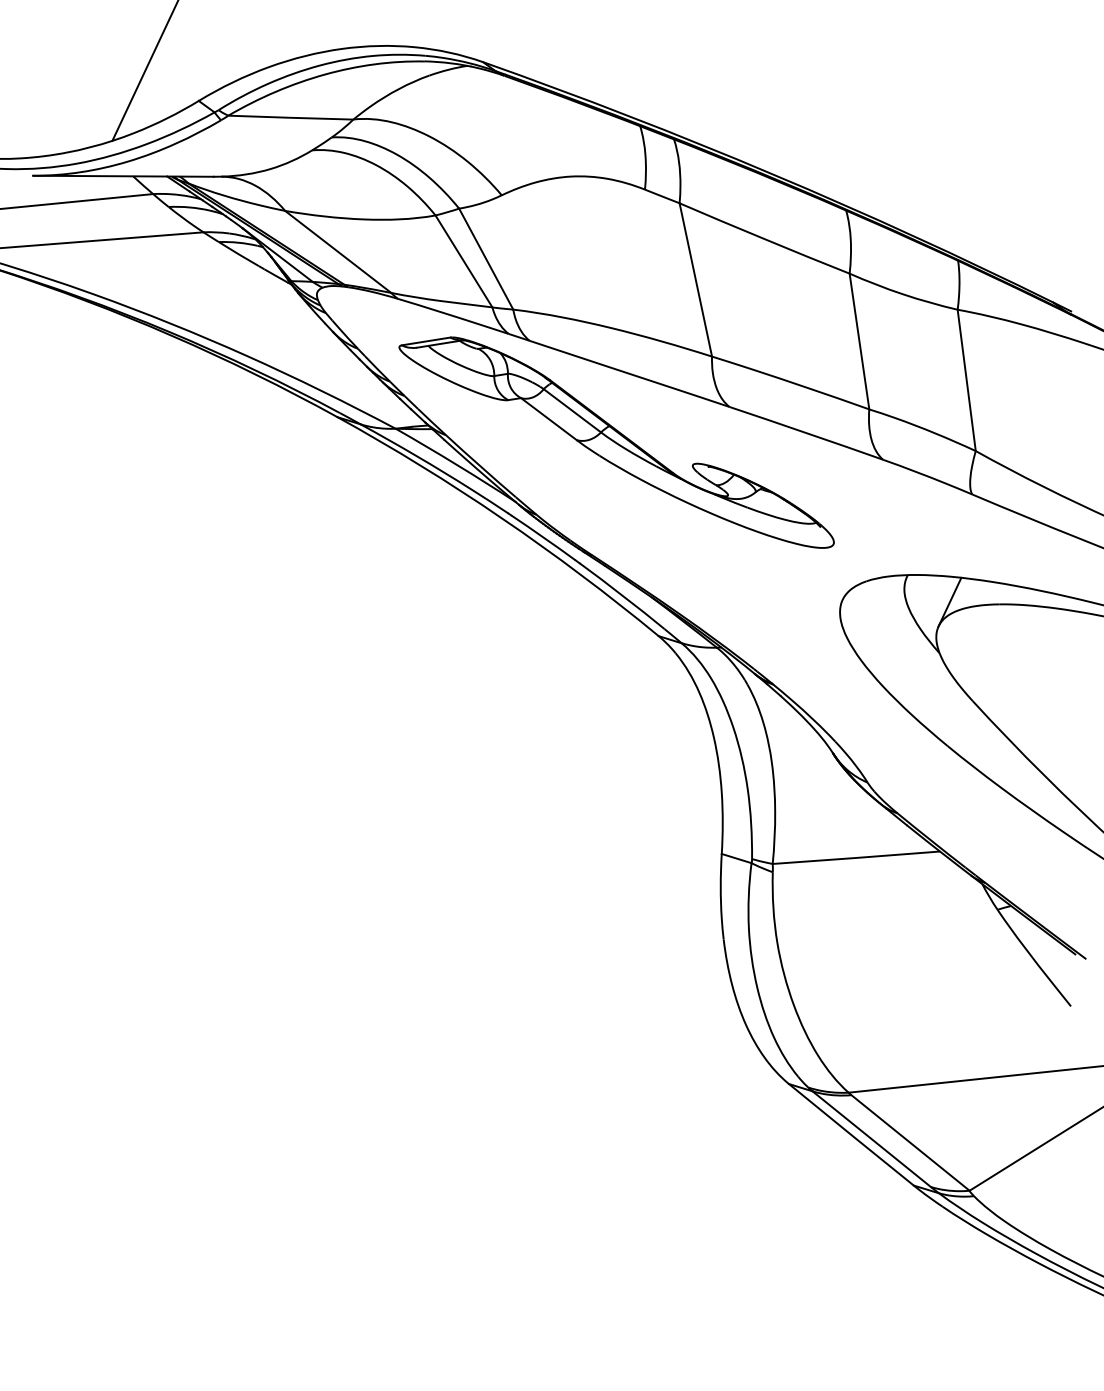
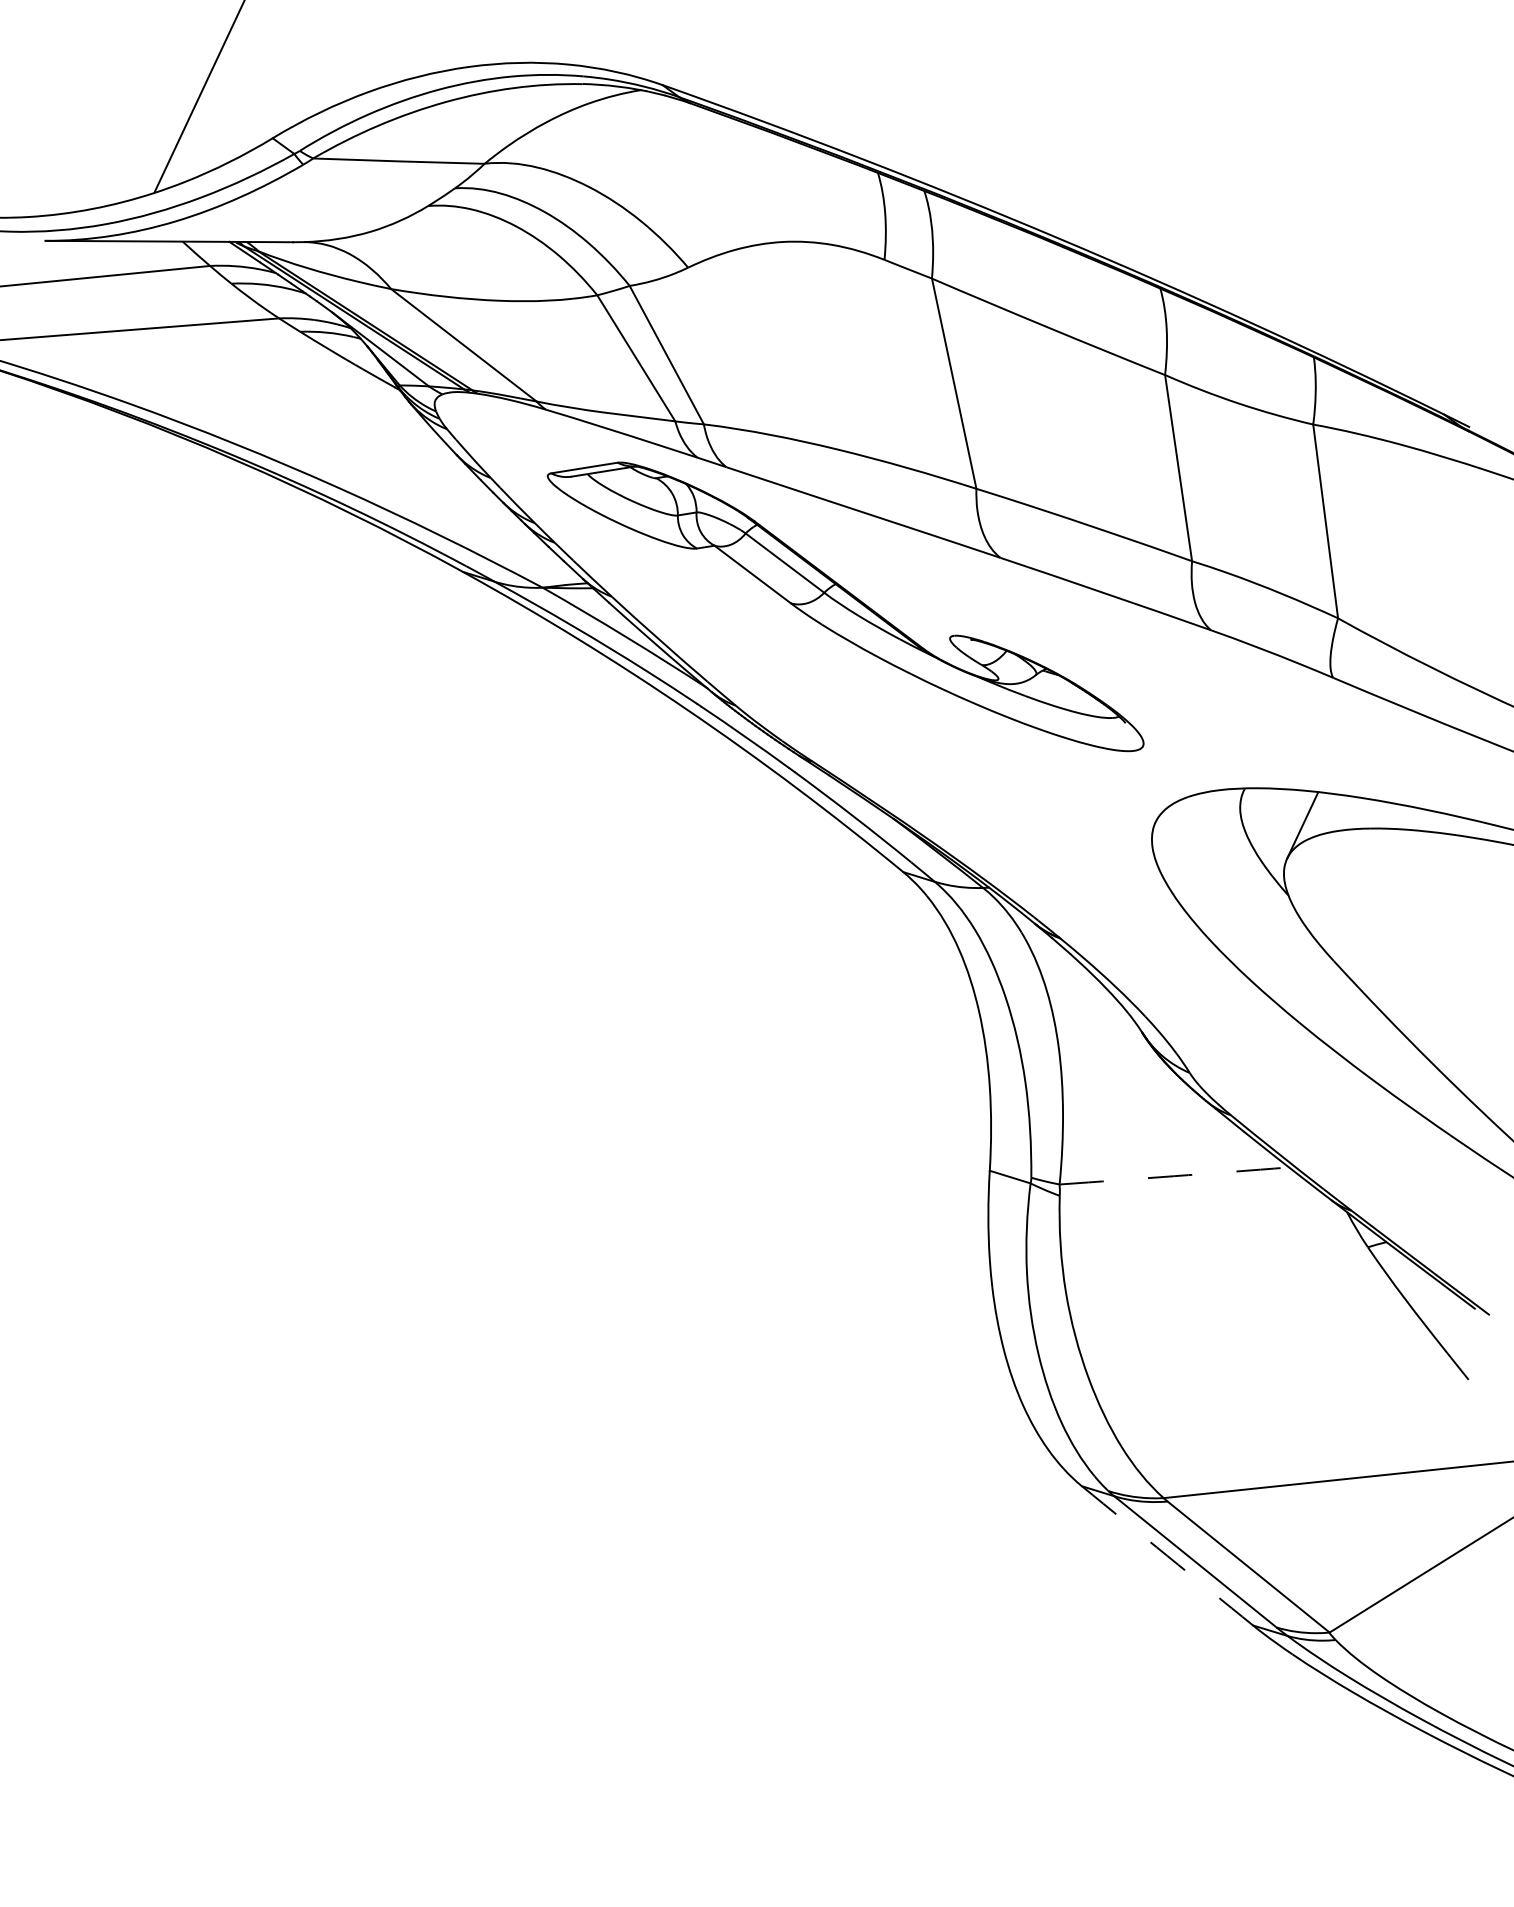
arc: (856, 858) -> (1174, 1176), solid -> dashed
arc: (851, 1134) -> (1167, 1555), solid -> dashed

